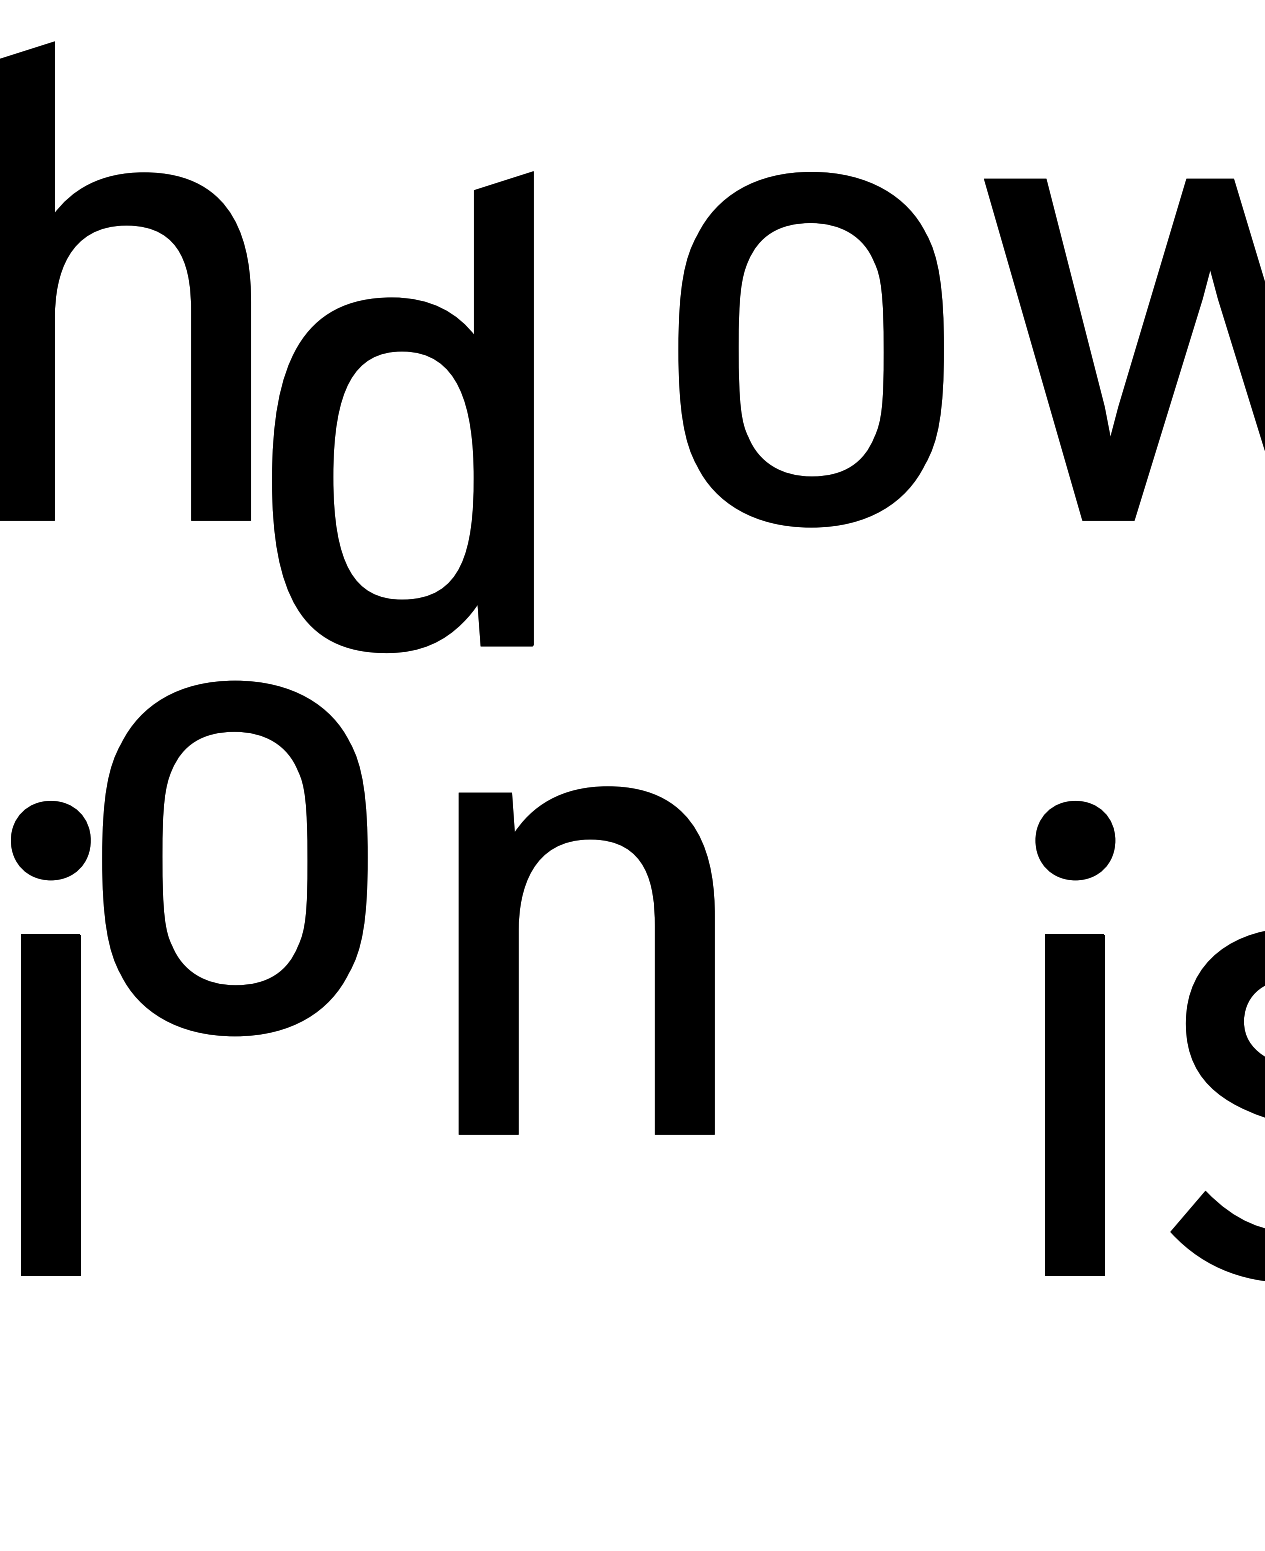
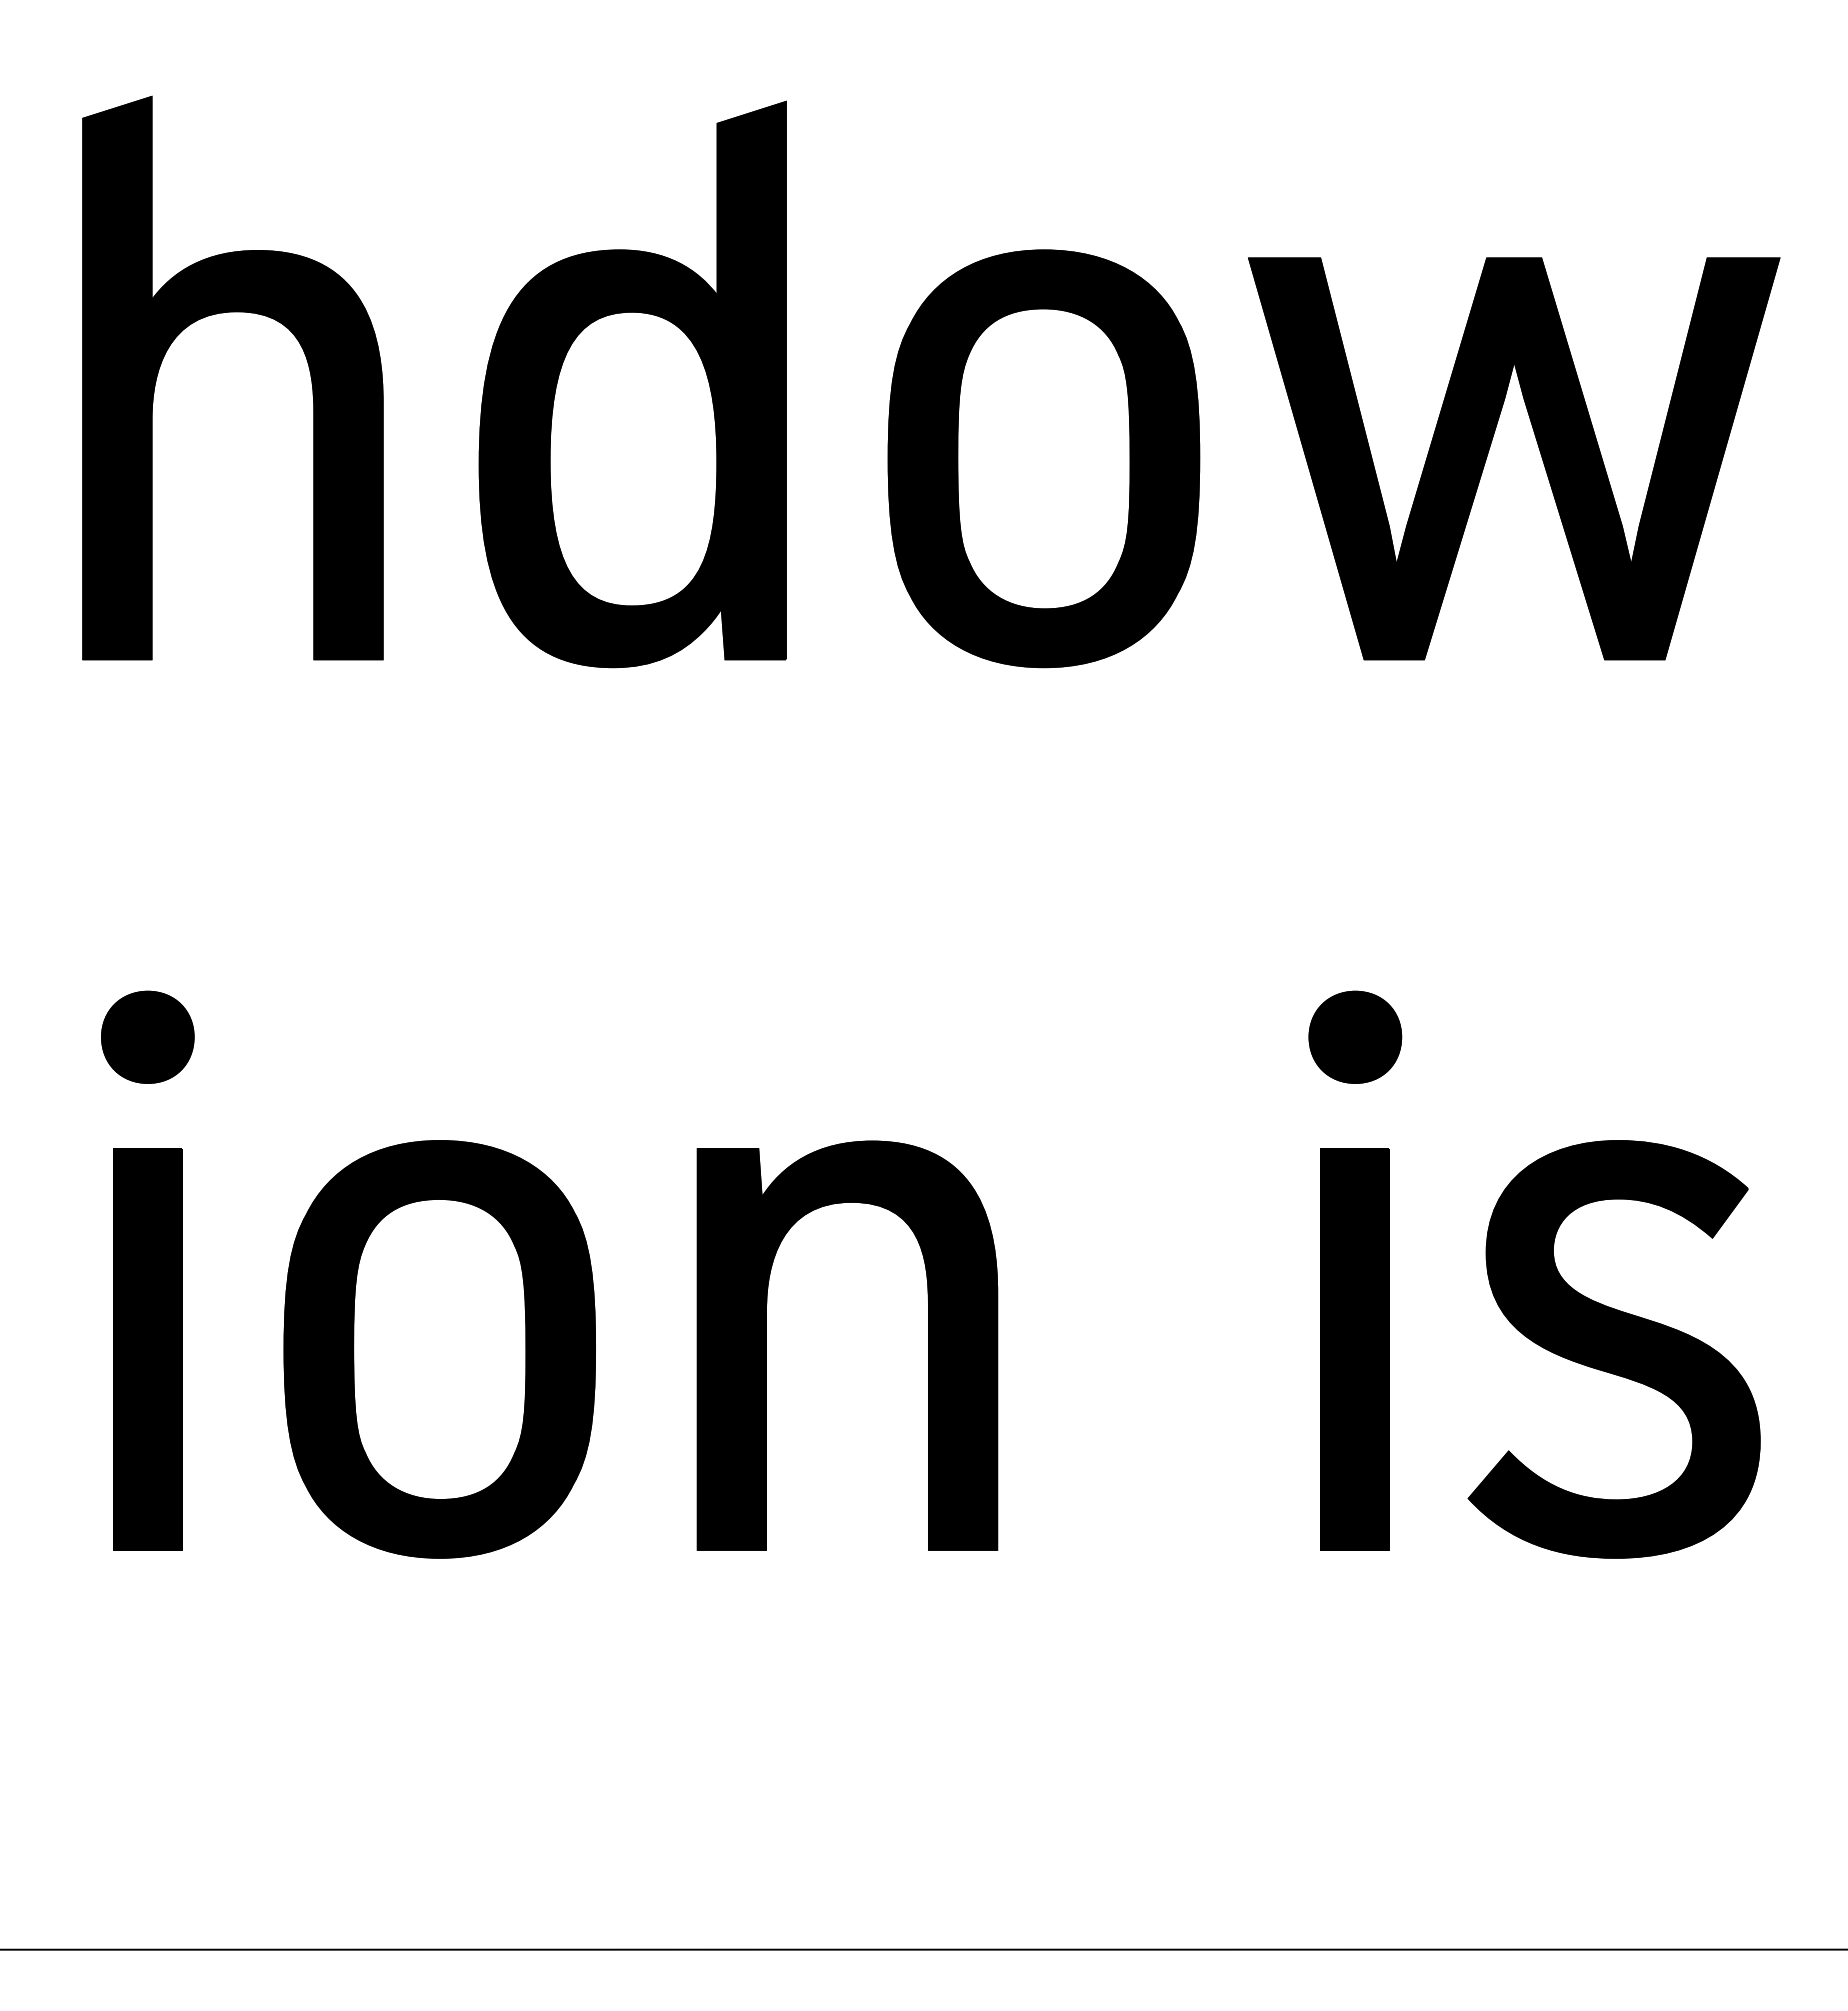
part: (402, 412) -> (632, 384), moved
part: (234, 858) -> (439, 1349), moved
part: (518, 960) -> (766, 1345), moved

